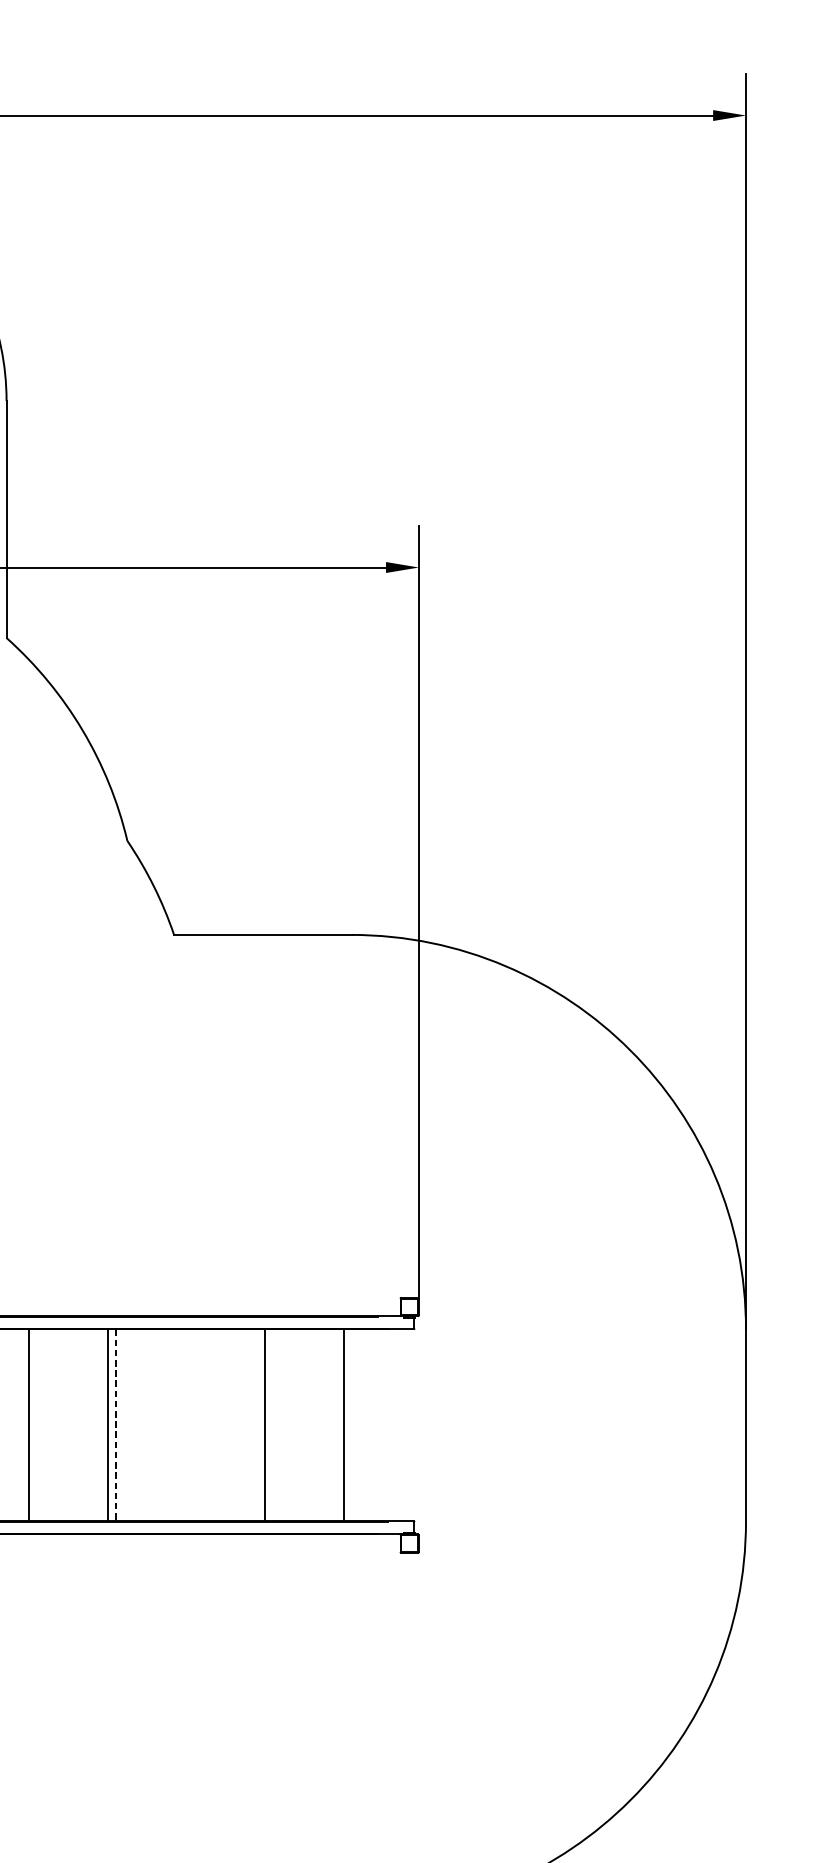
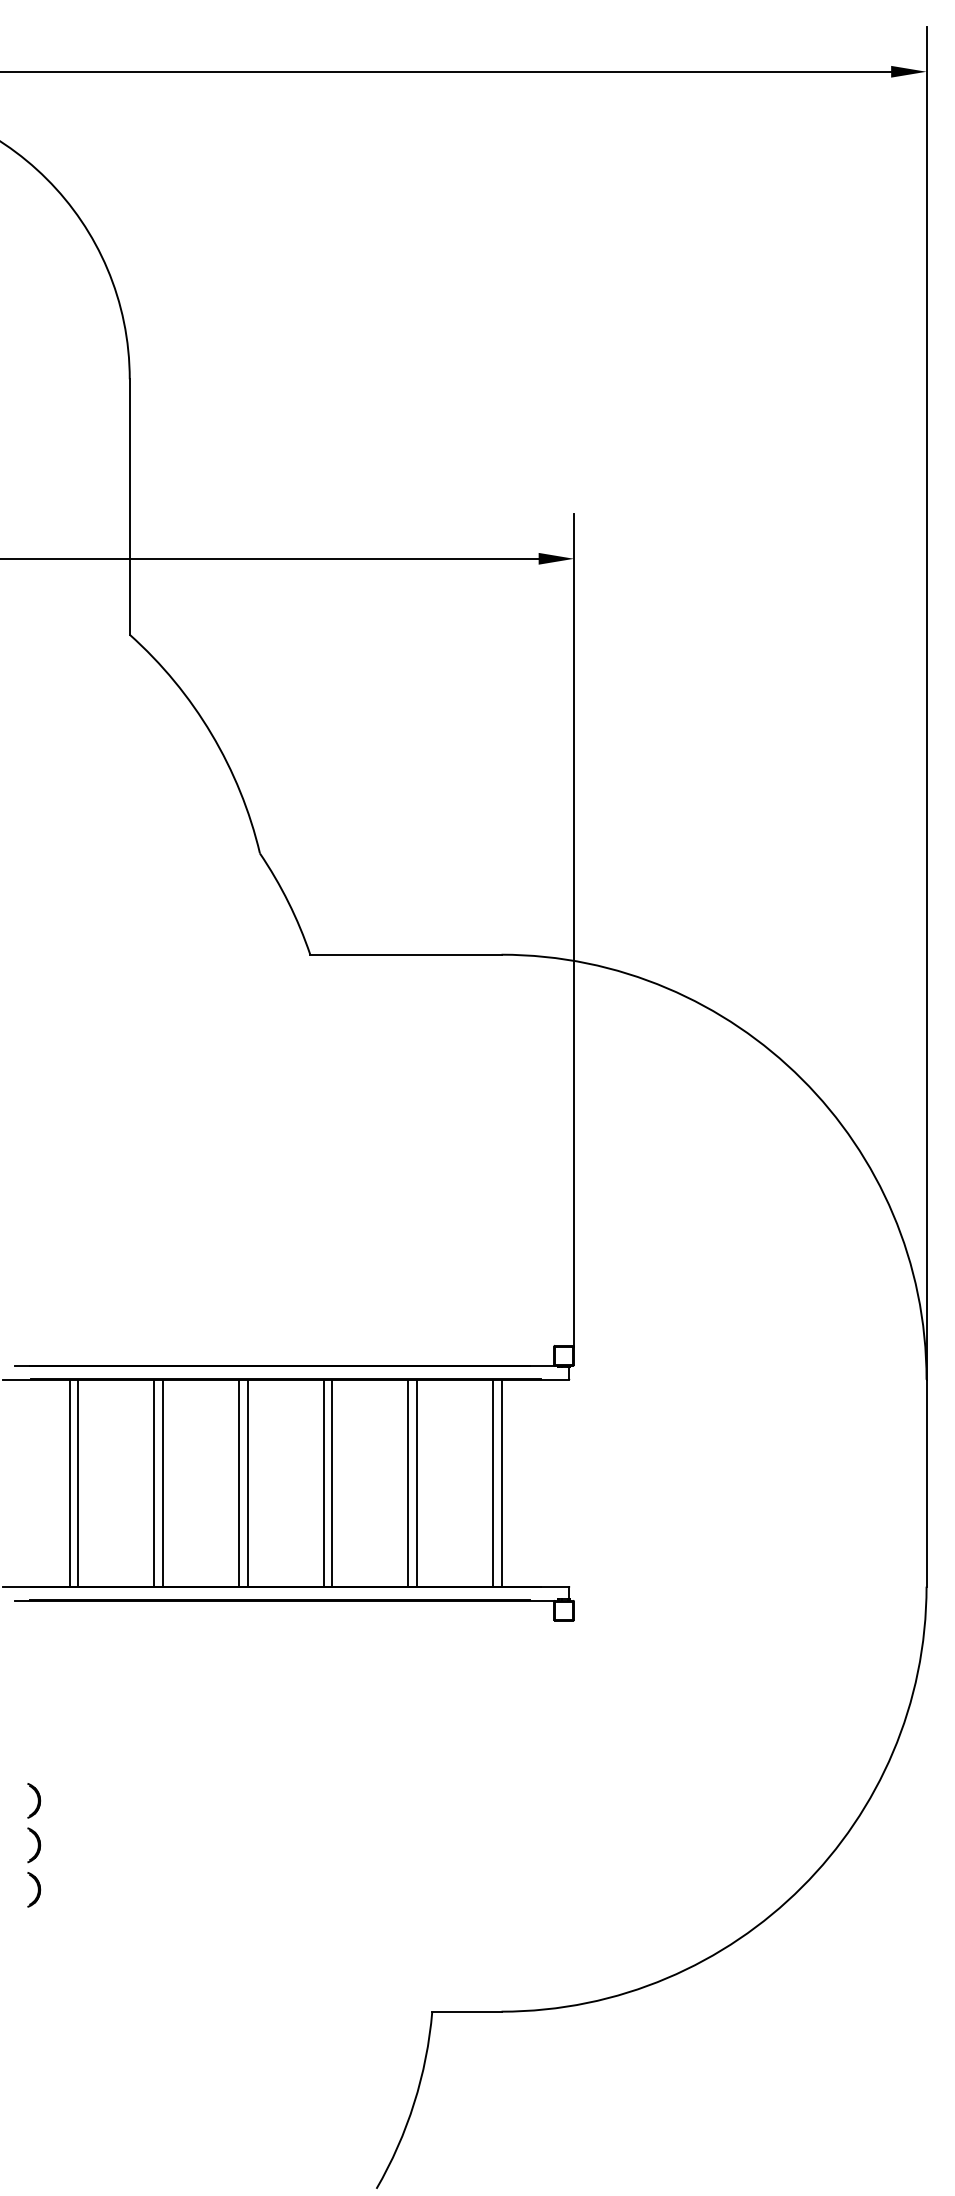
line: (36, 1424) -> (162, 1482), added
line: (186, 1424) -> (323, 1482), added
line: (194, 1424) -> (332, 1482), added
line: (272, 1424) -> (416, 1482), added
line: (351, 1424) -> (501, 1482), added
line: (115, 1425) -> (247, 1483), dashed -> solid

